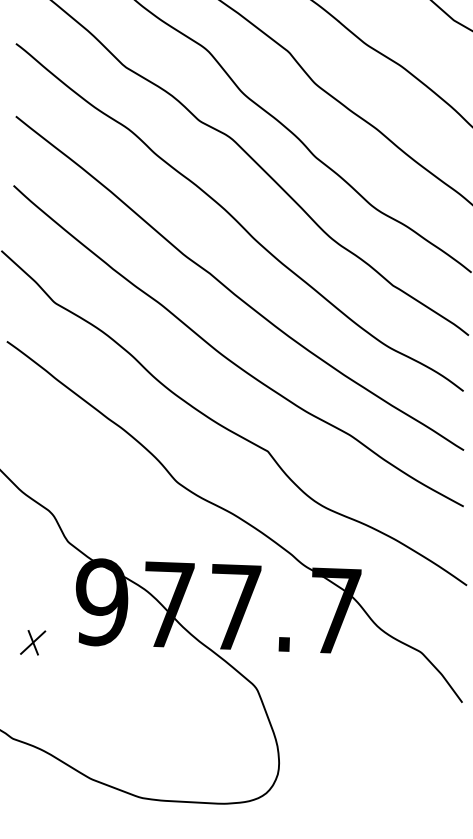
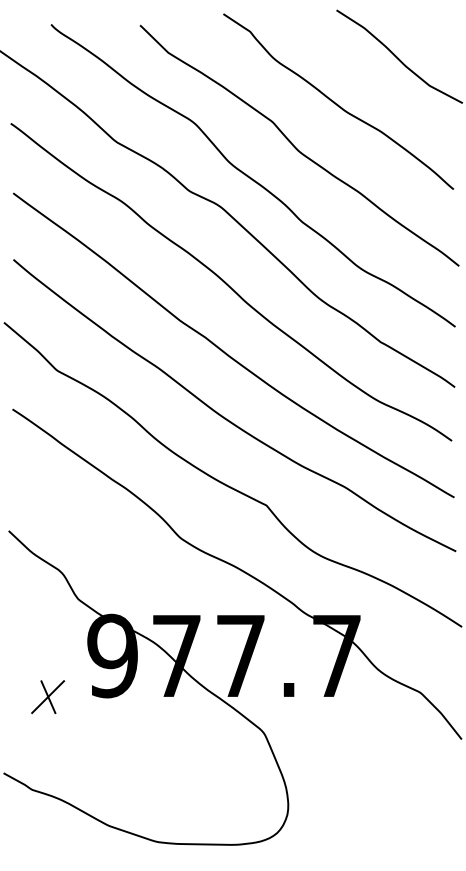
part: (33, 642) -> (48, 696), size x1.43

